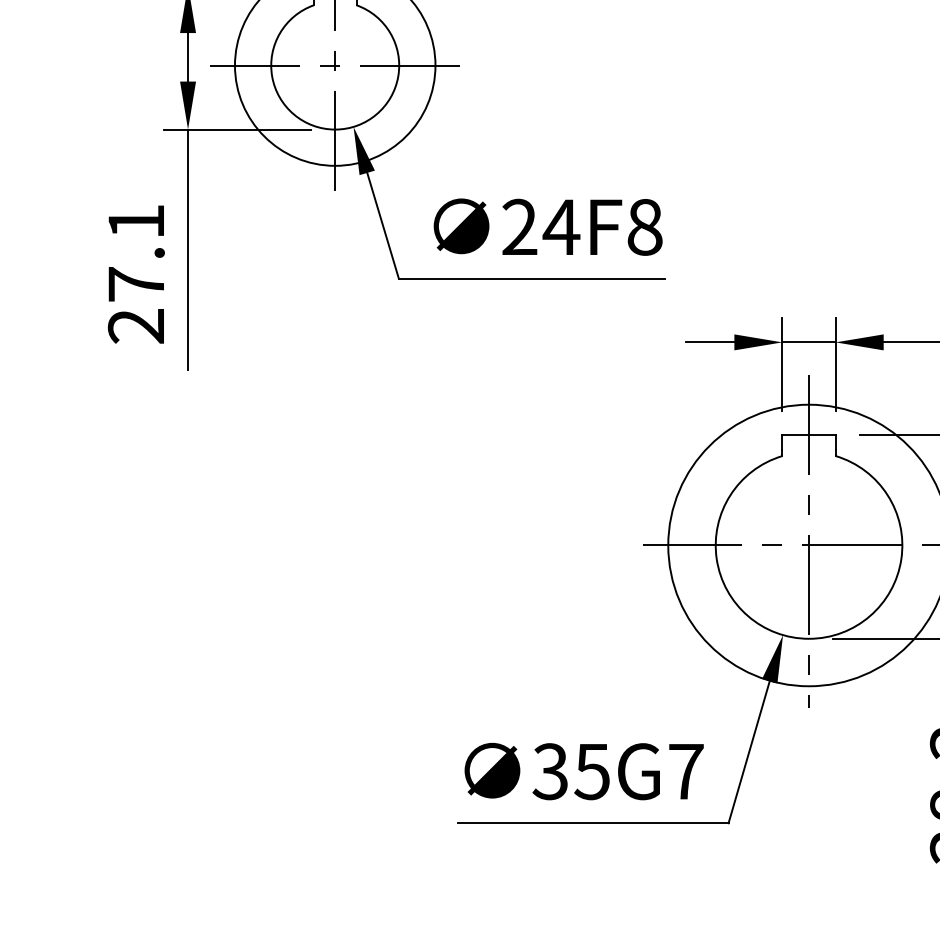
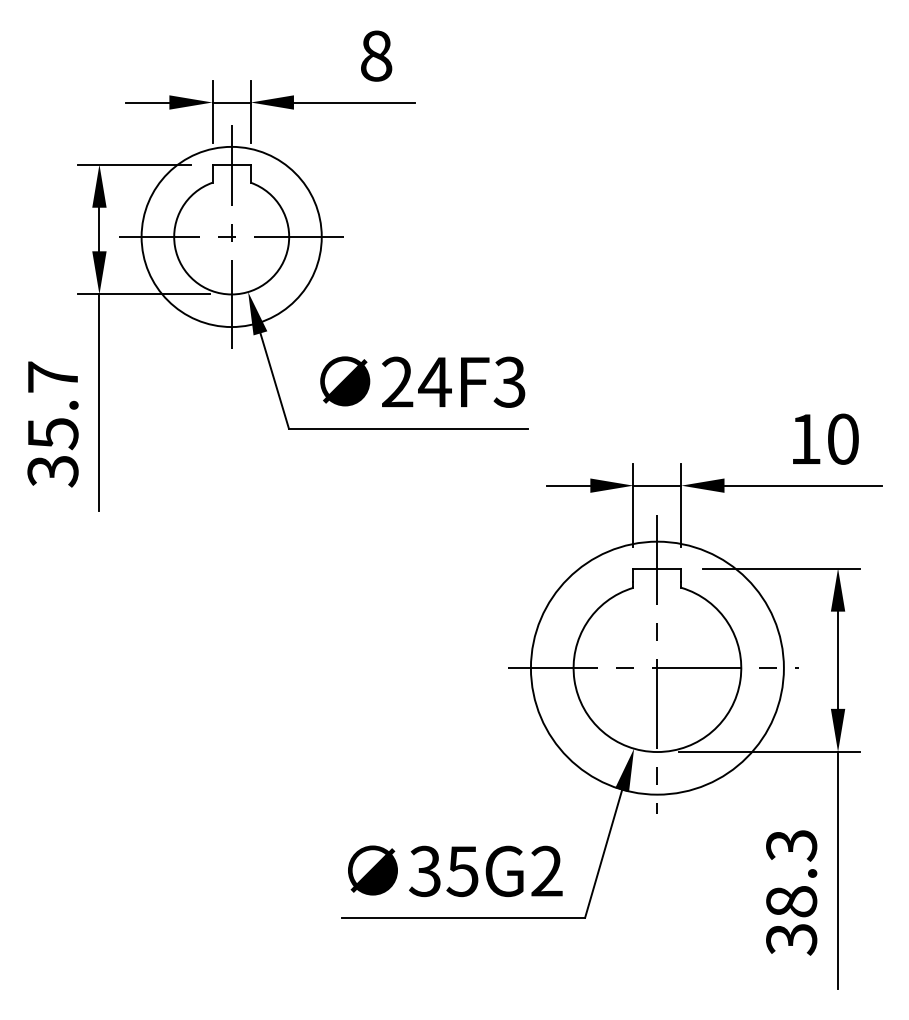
text: (644, 226) -> (509, 381), 24F8 -> 24F3
text: (135, 274) -> (52, 424), 27.1 -> 35.7
text: (685, 770) -> (546, 870), 35G7 -> 35G2

